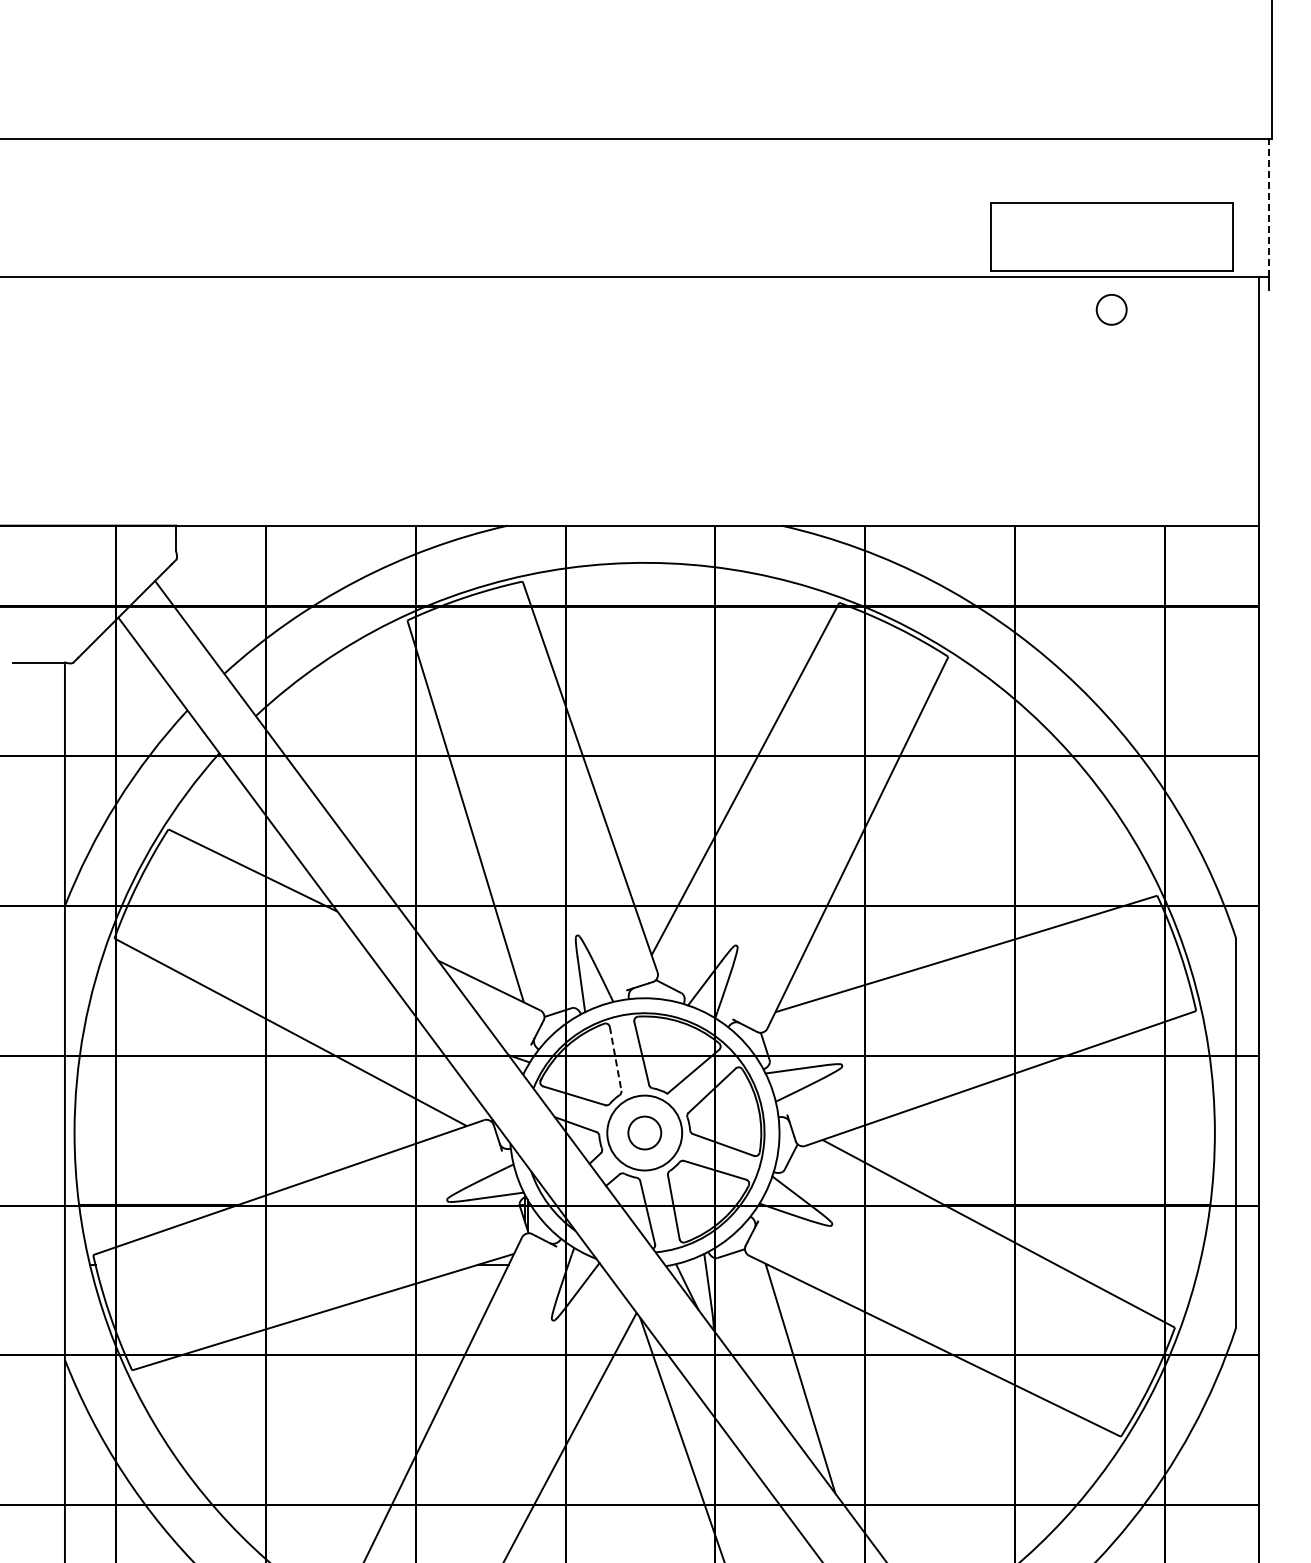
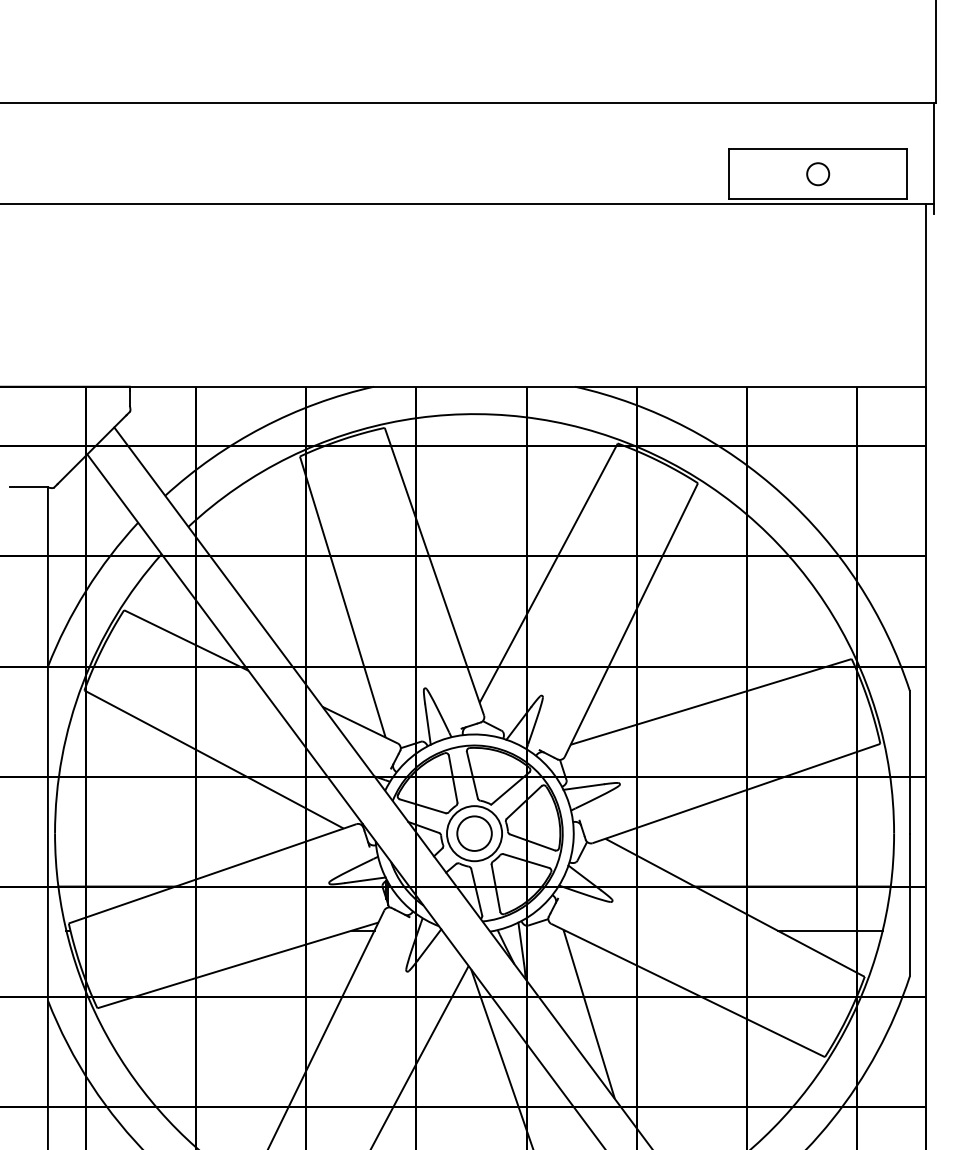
line: (1269, 208) -> (934, 153), dashed -> solid
circle: (1111, 309) -> (818, 173), moved
line: (615, 1059) -> (453, 779), dashed -> solid
circle: (644, 1132) -> (474, 833), size x1.43
line: (1127, 1264) -> (829, 930), added

